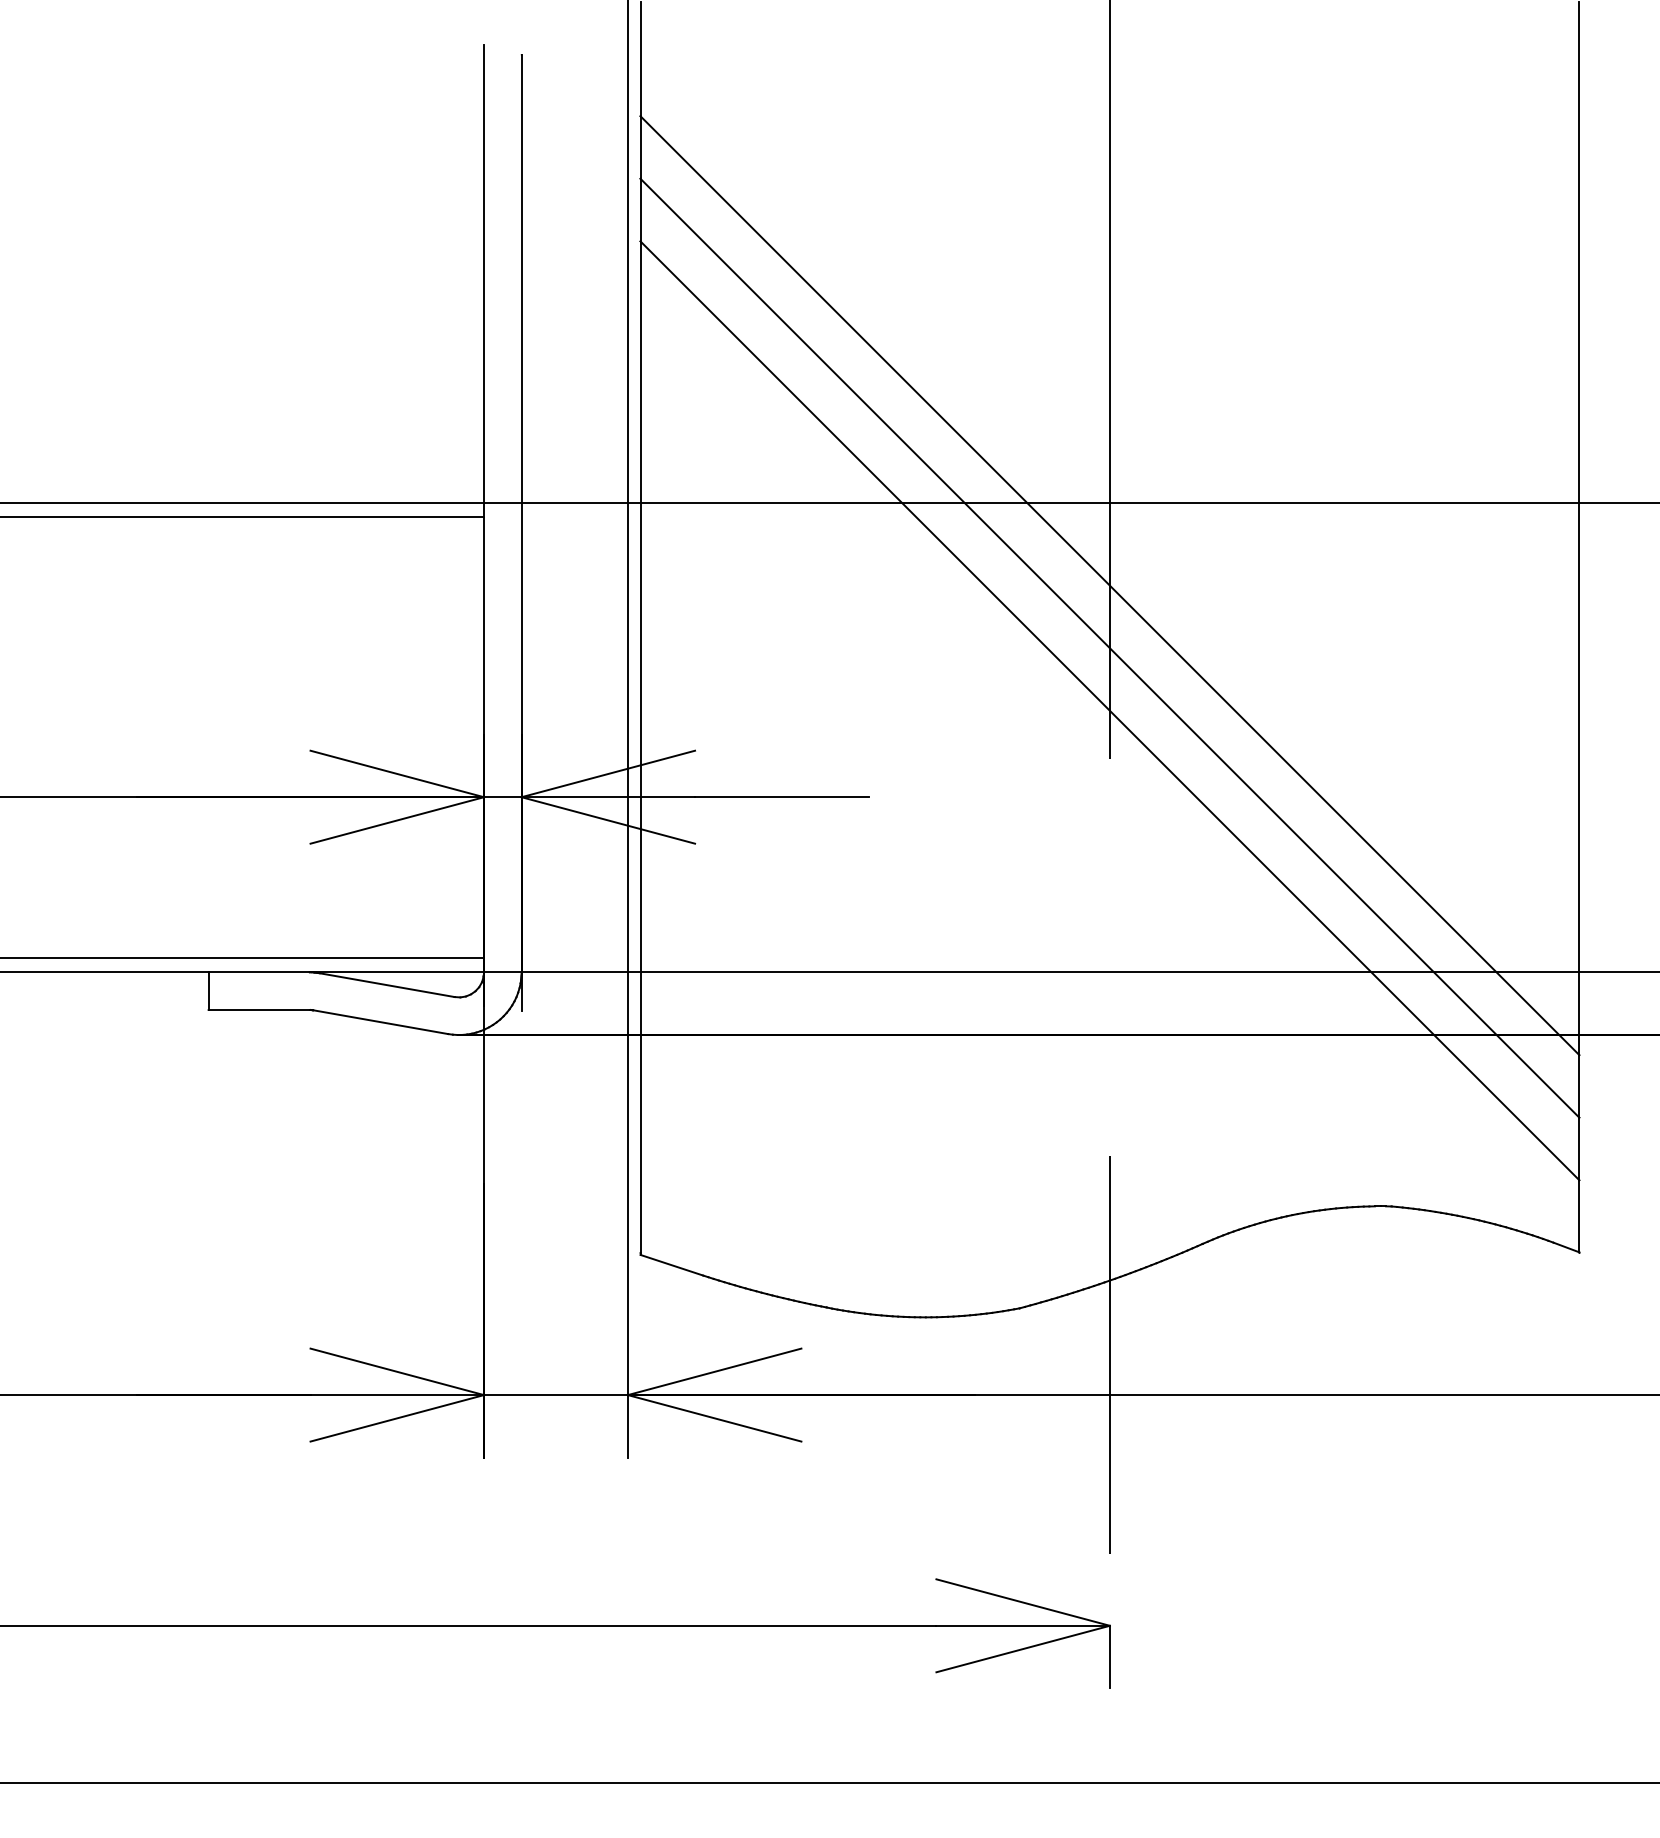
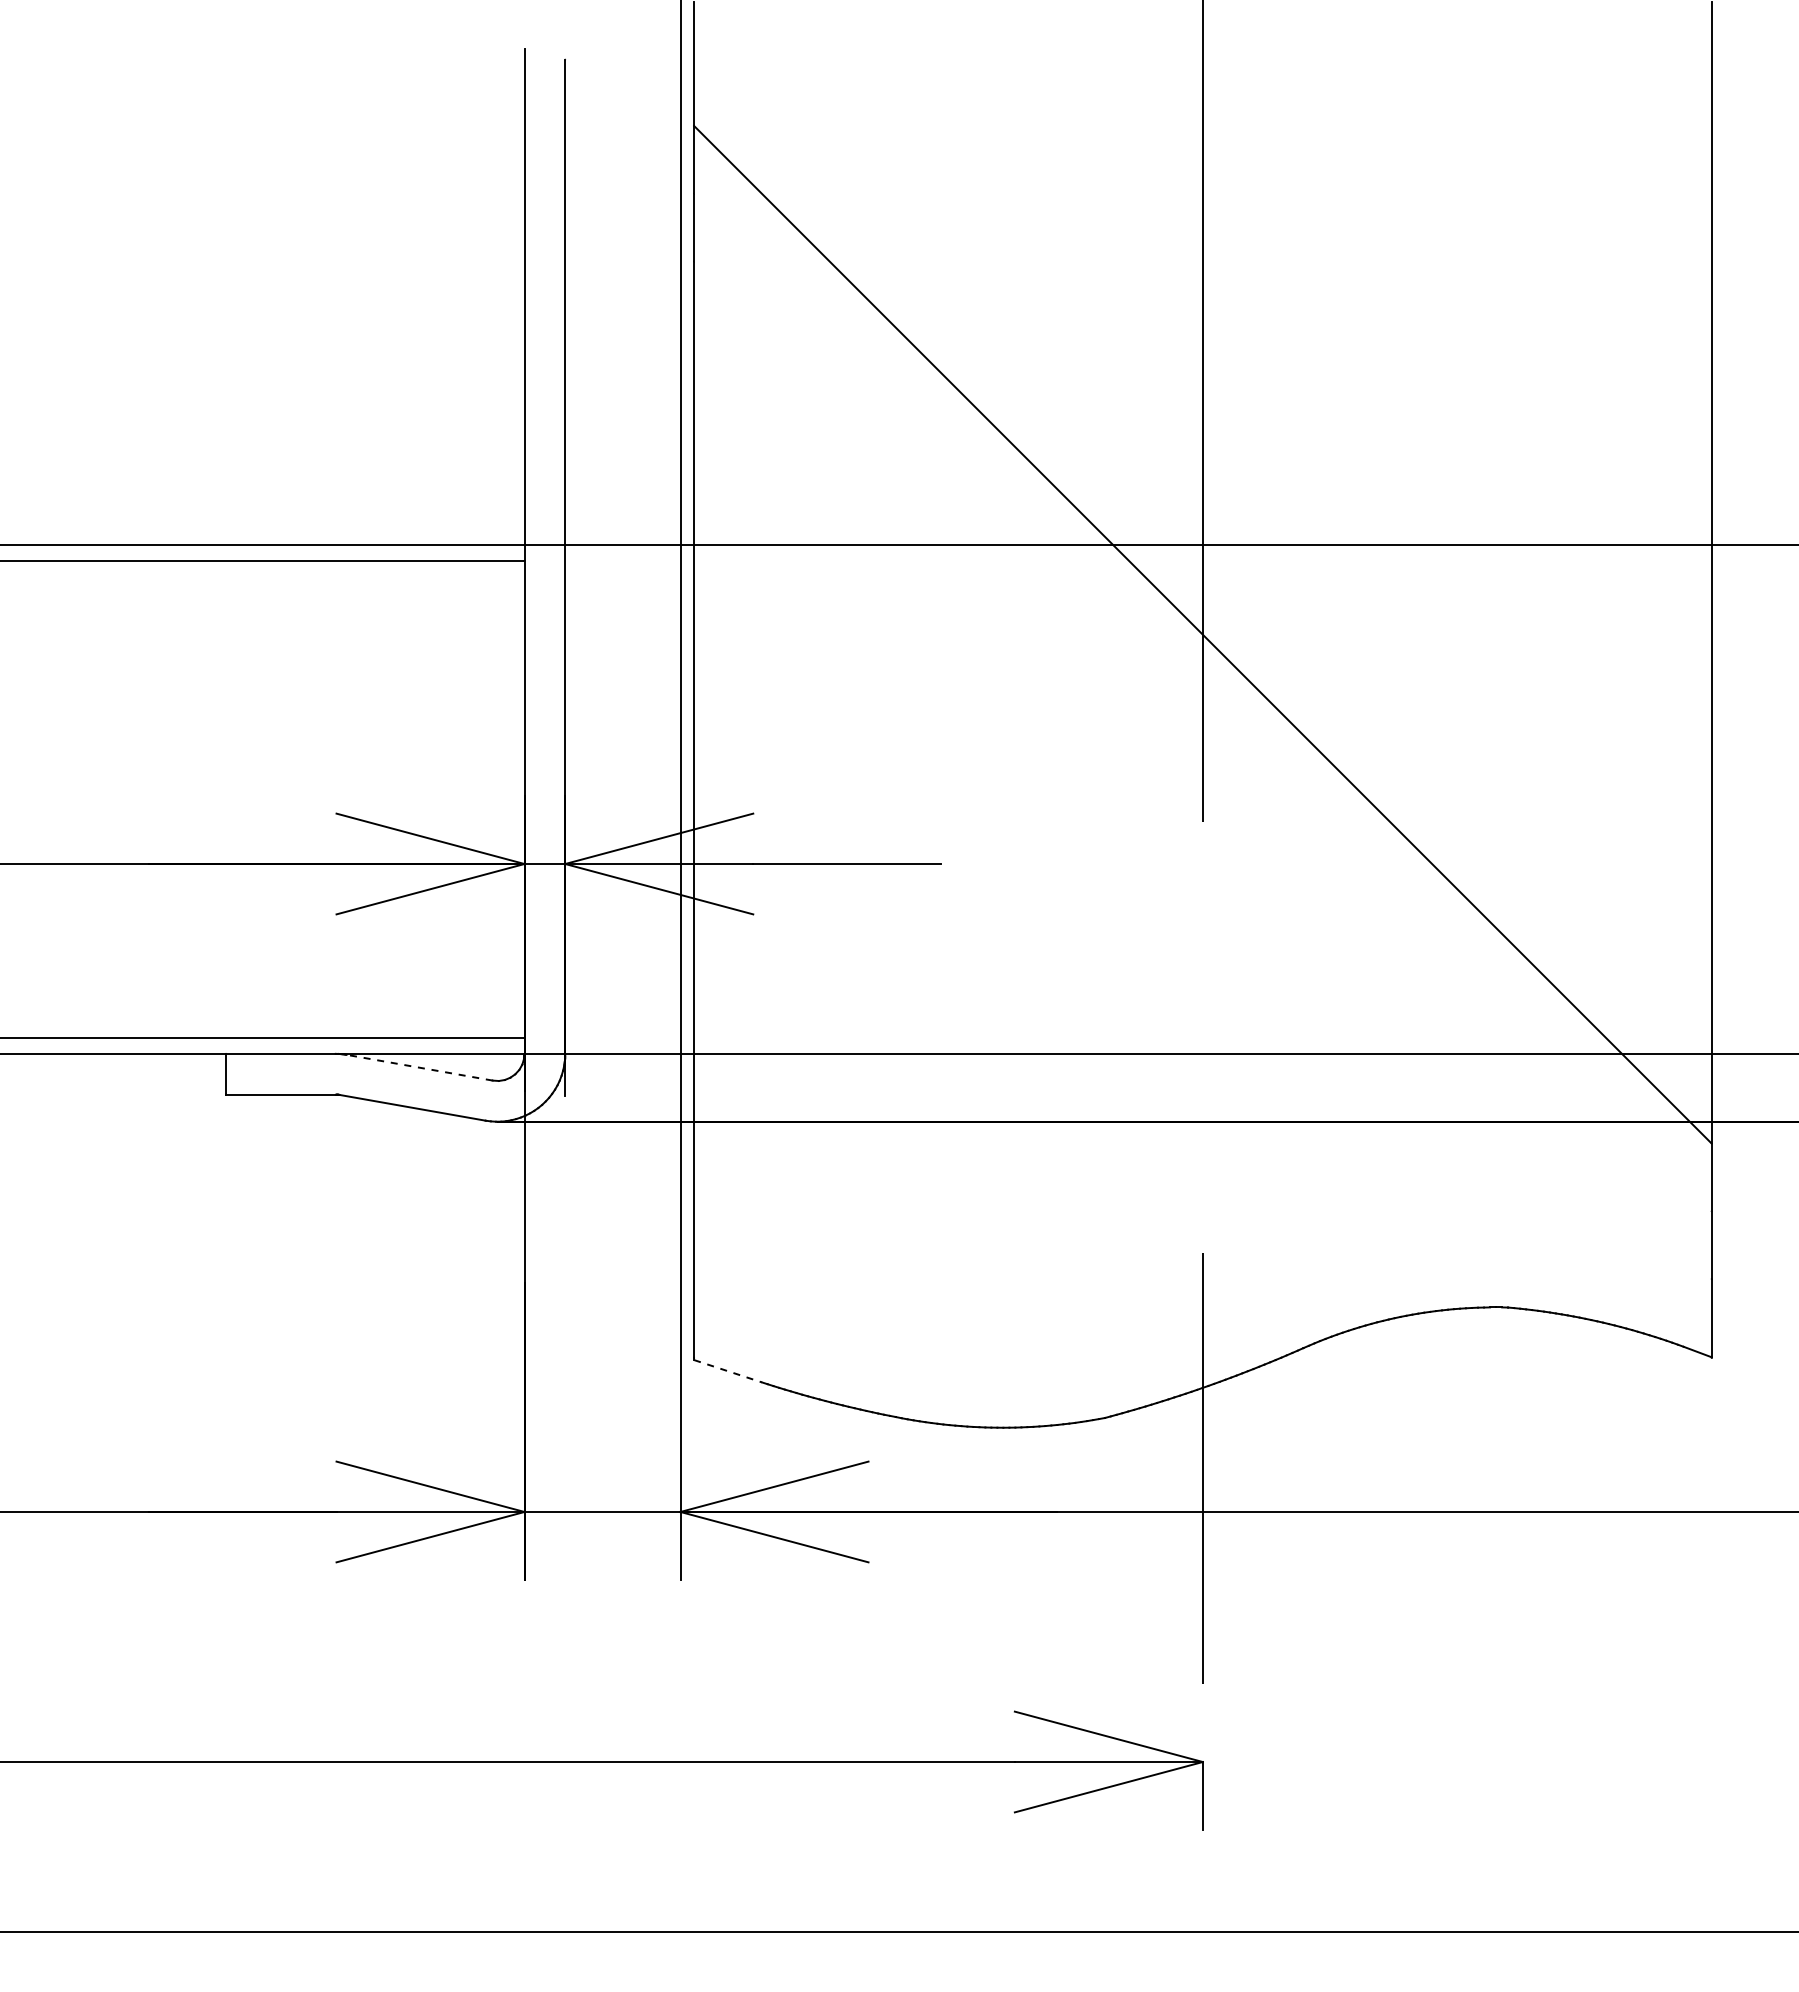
line: (1109, 648) -> (1202, 702), removed
line: (1109, 710) -> (1202, 770), removed
line: (387, 984) -> (419, 1067), solid -> dashed
line: (672, 1265) -> (728, 1371), solid -> dashed

